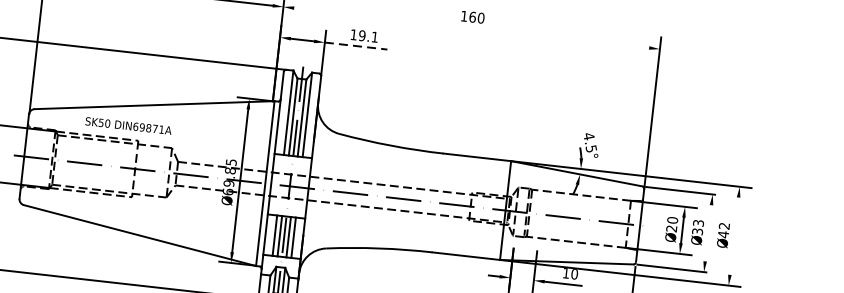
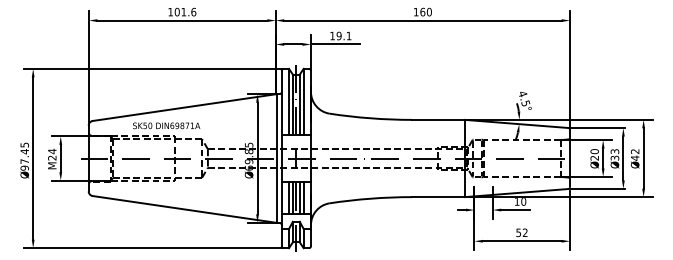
line: (471, 27) -> (422, 20), added
line: (356, 46) -> (335, 44), dashed -> solid
line: (708, 233) -> (623, 158), added
line: (734, 236) -> (643, 158), added

